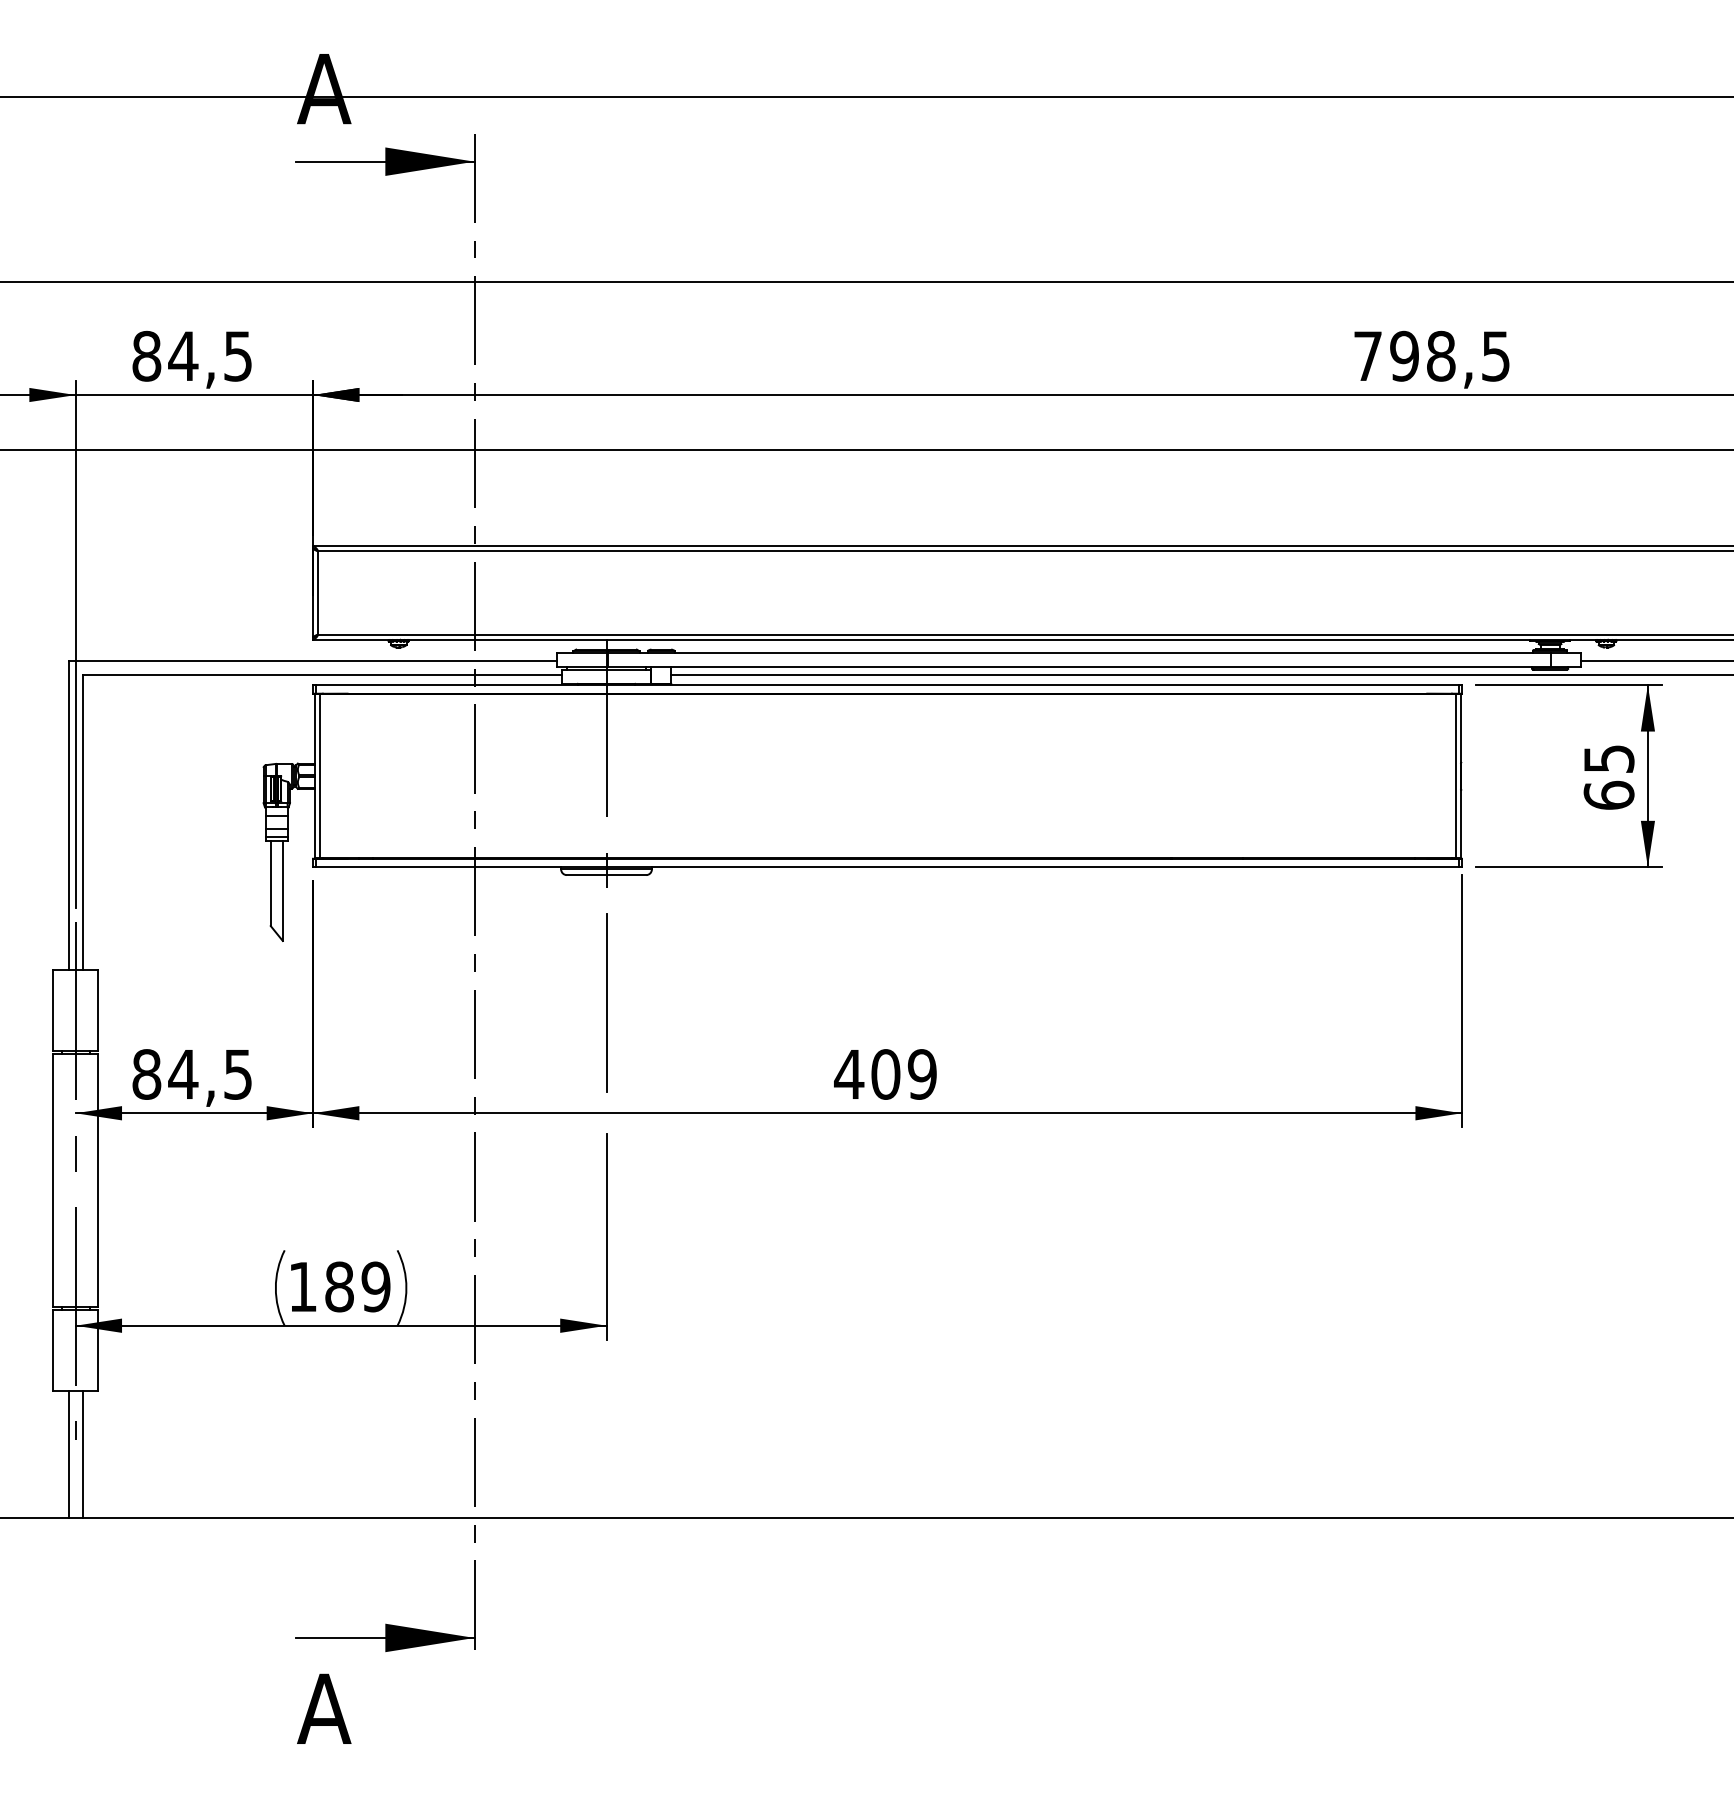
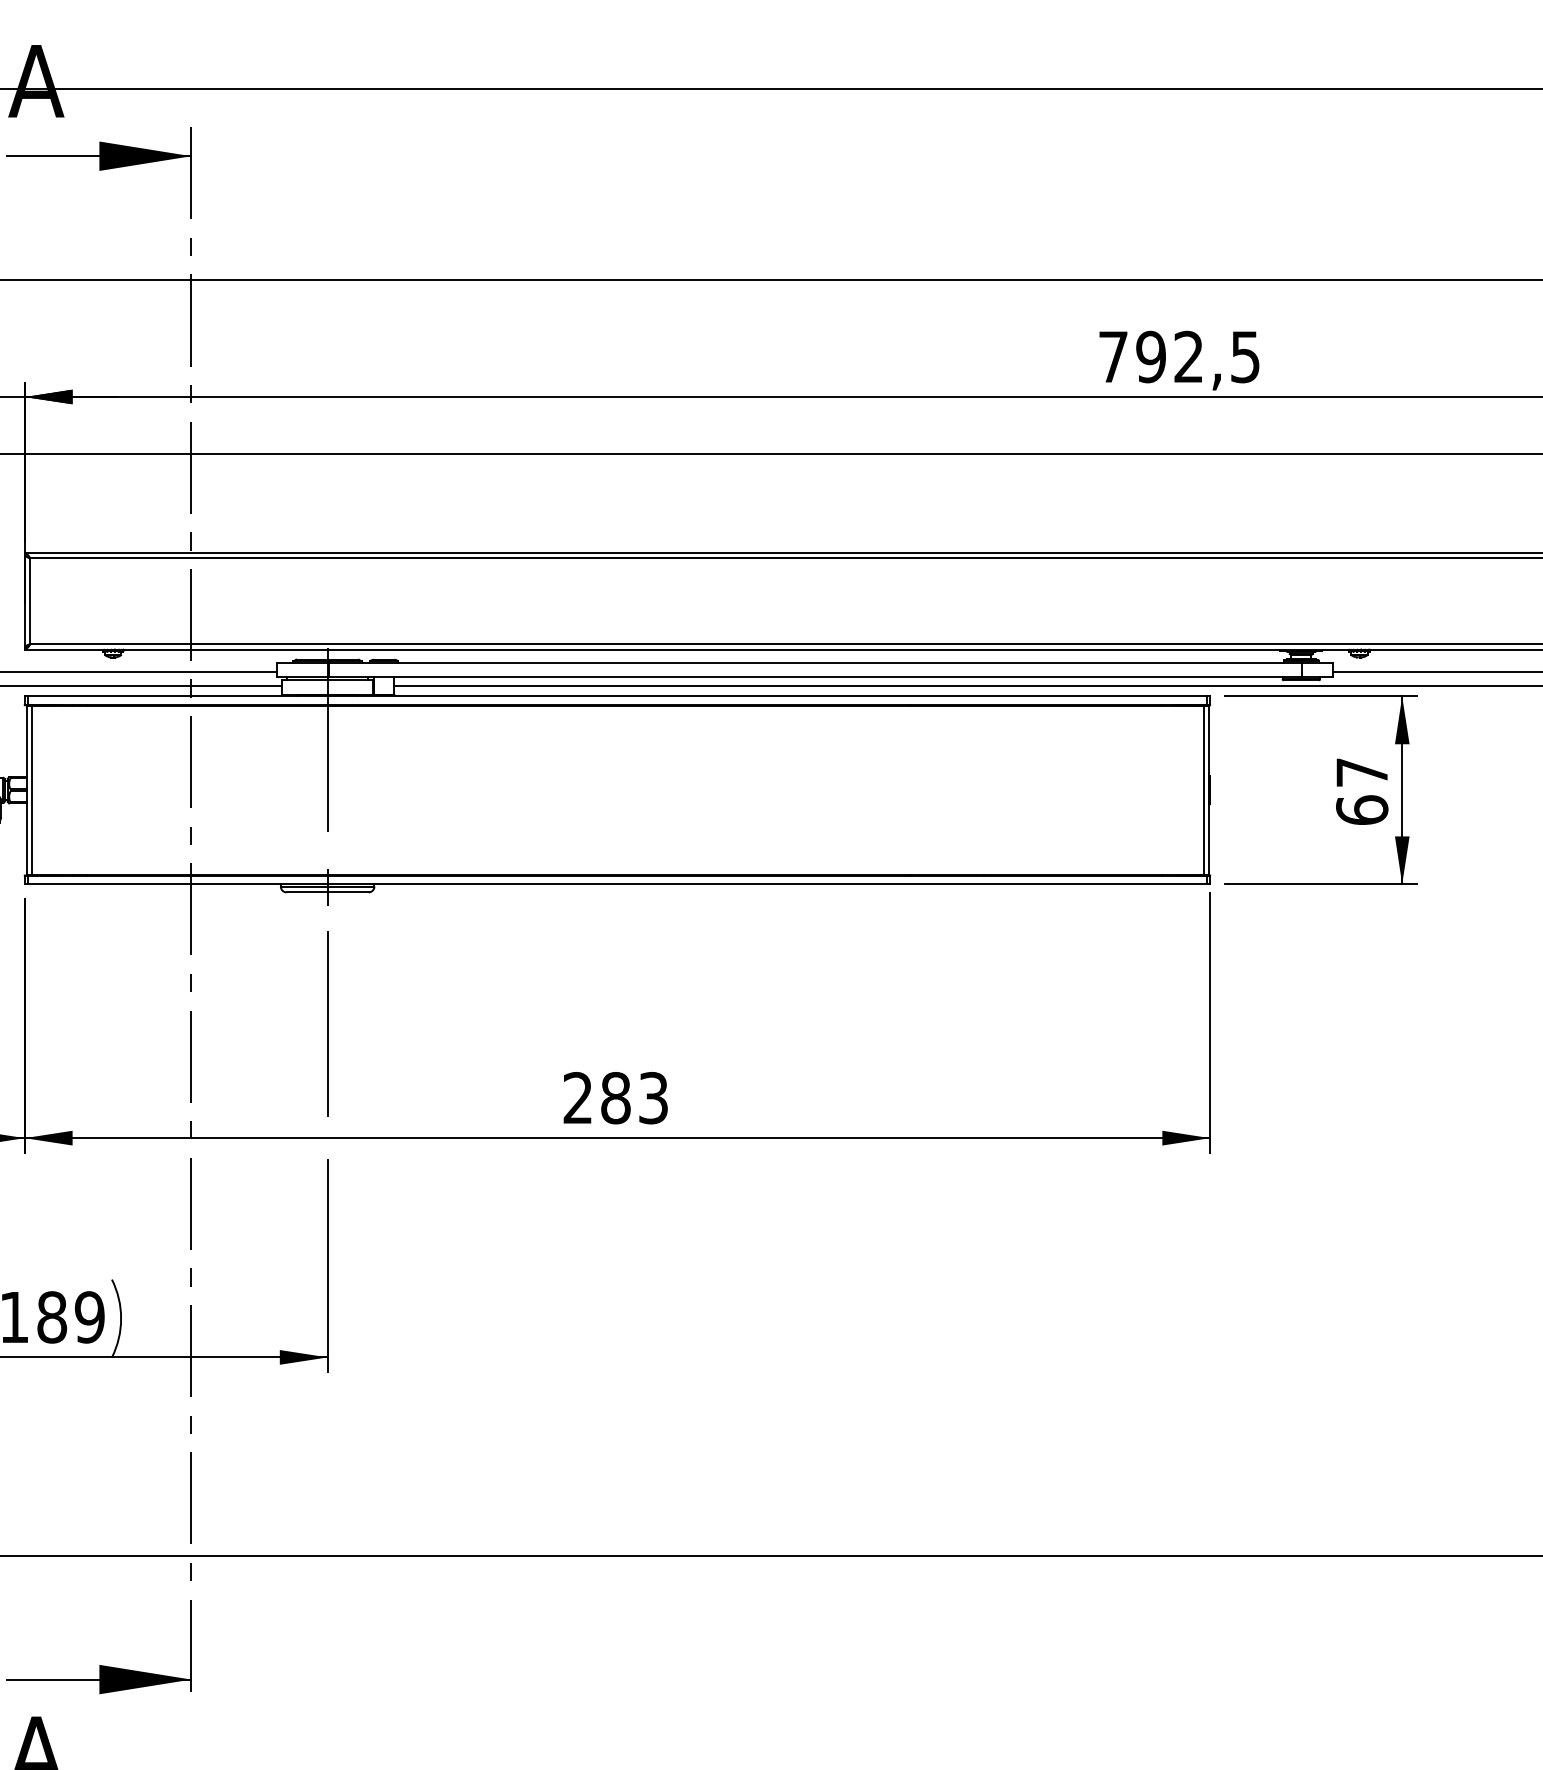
text: (1441, 355) -> (1189, 356), 798,5 -> 792,5
text: (1609, 758) -> (1362, 772), 65 -> 67
text: (885, 1074) -> (615, 1098), 409 -> 283

